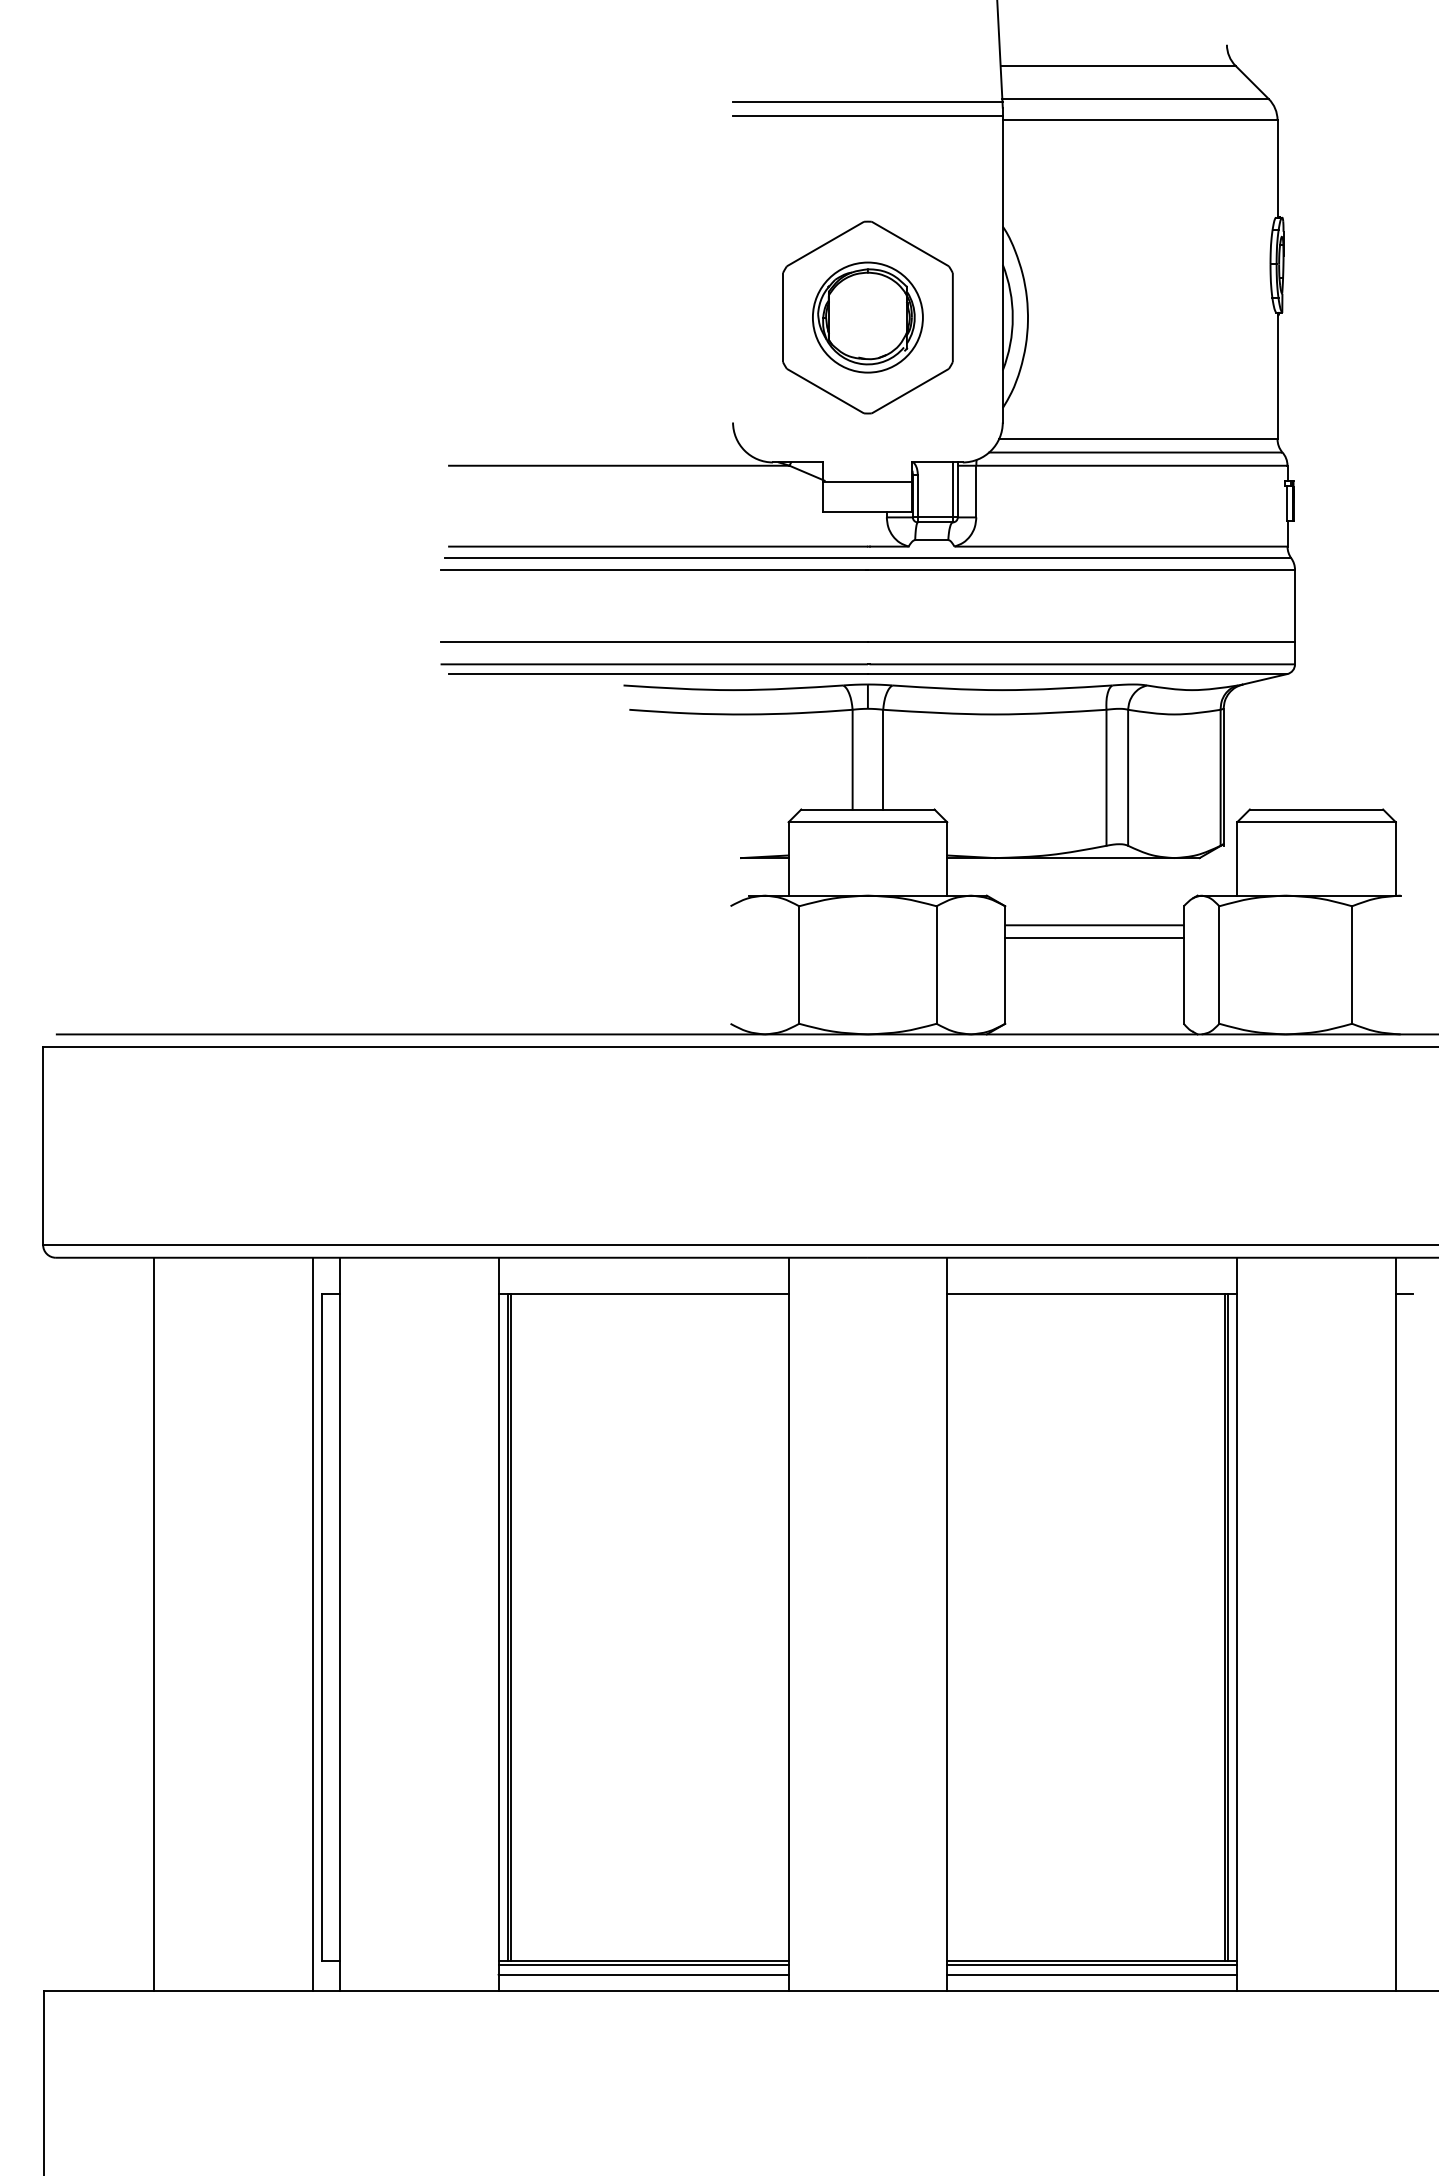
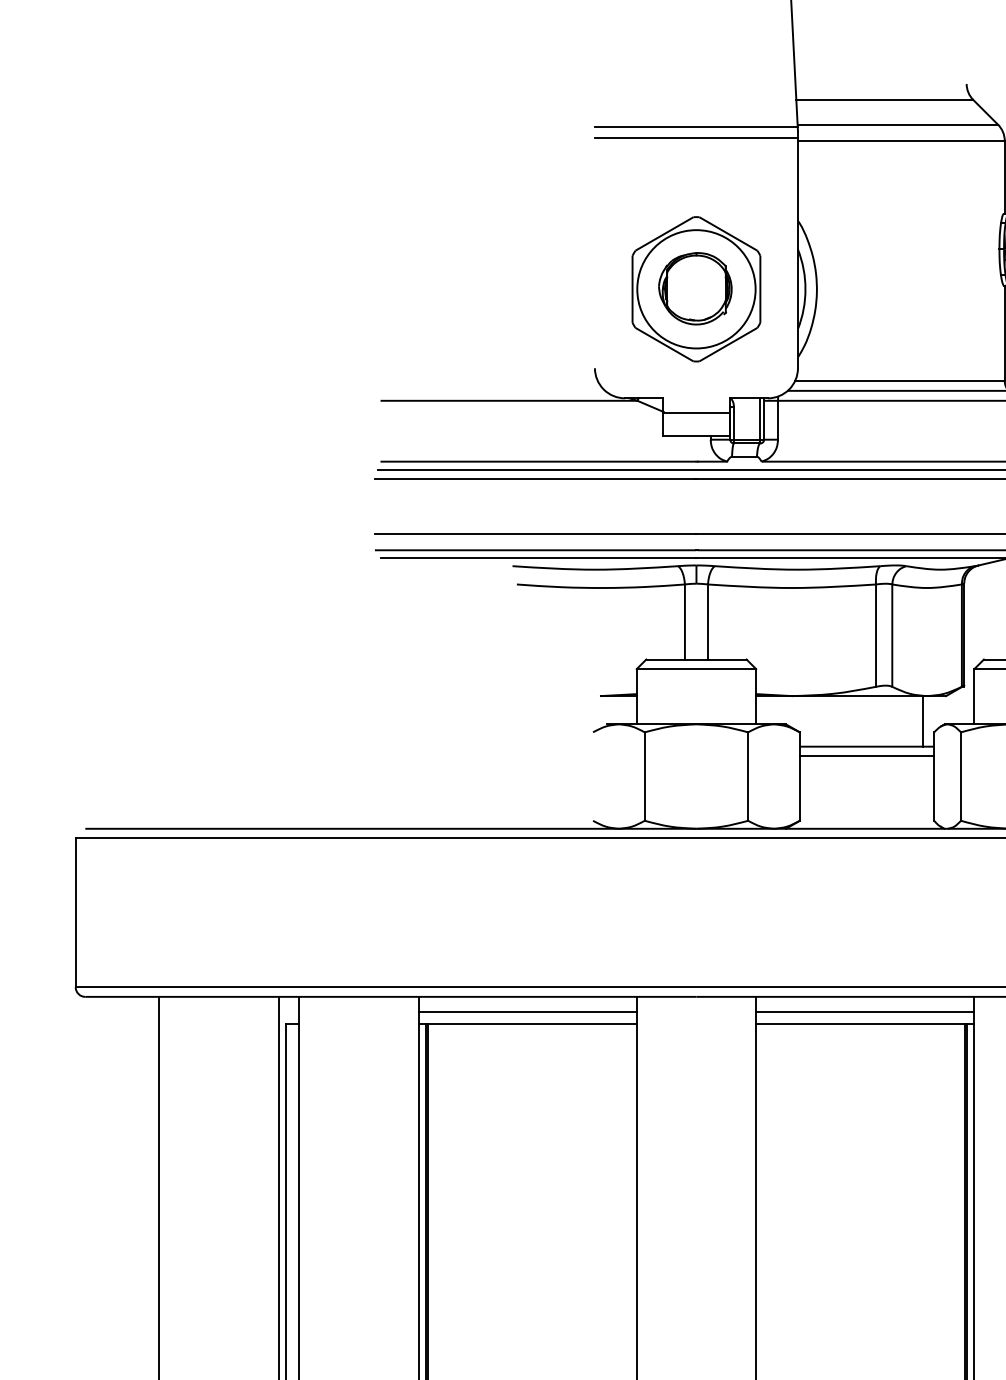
circle: (867, 317) -> (696, 289), size x1.43
line: (1169, 891) -> (923, 721), added
line: (643, 1277) -> (527, 1011), added
line: (1092, 1277) -> (865, 1011), added

